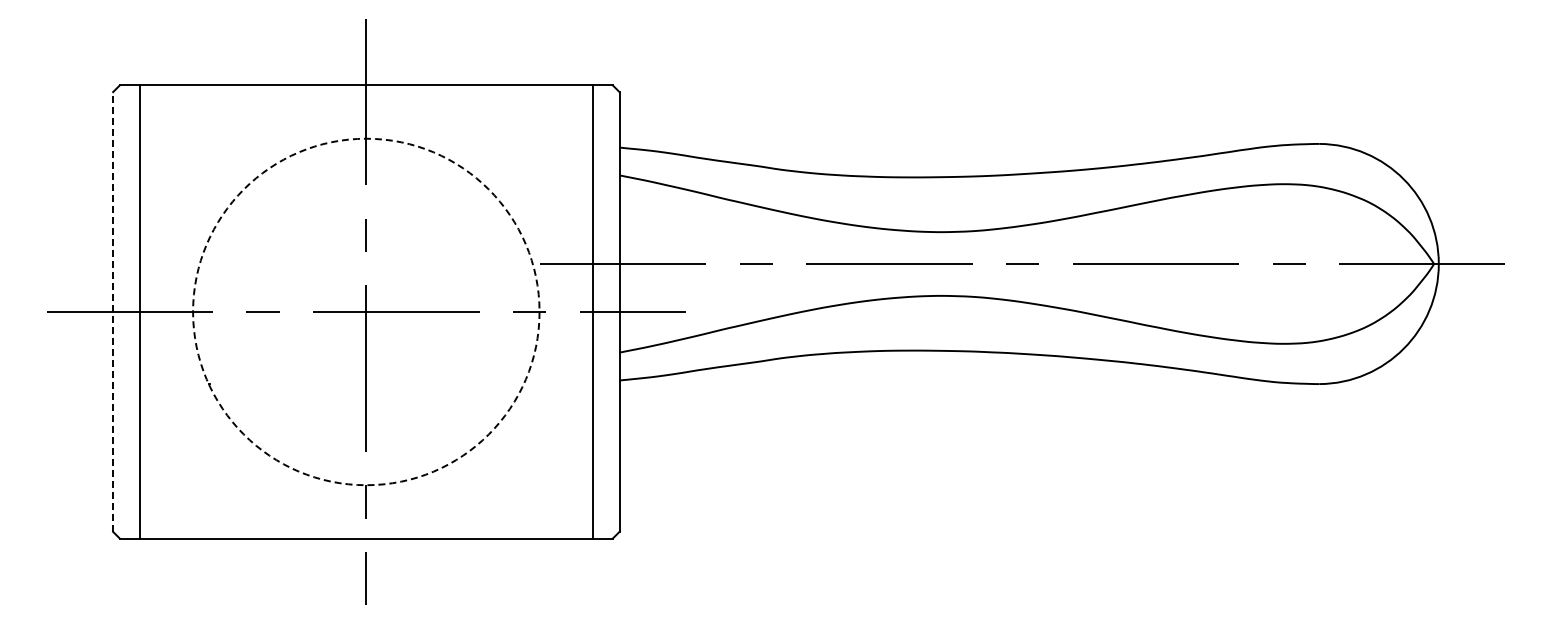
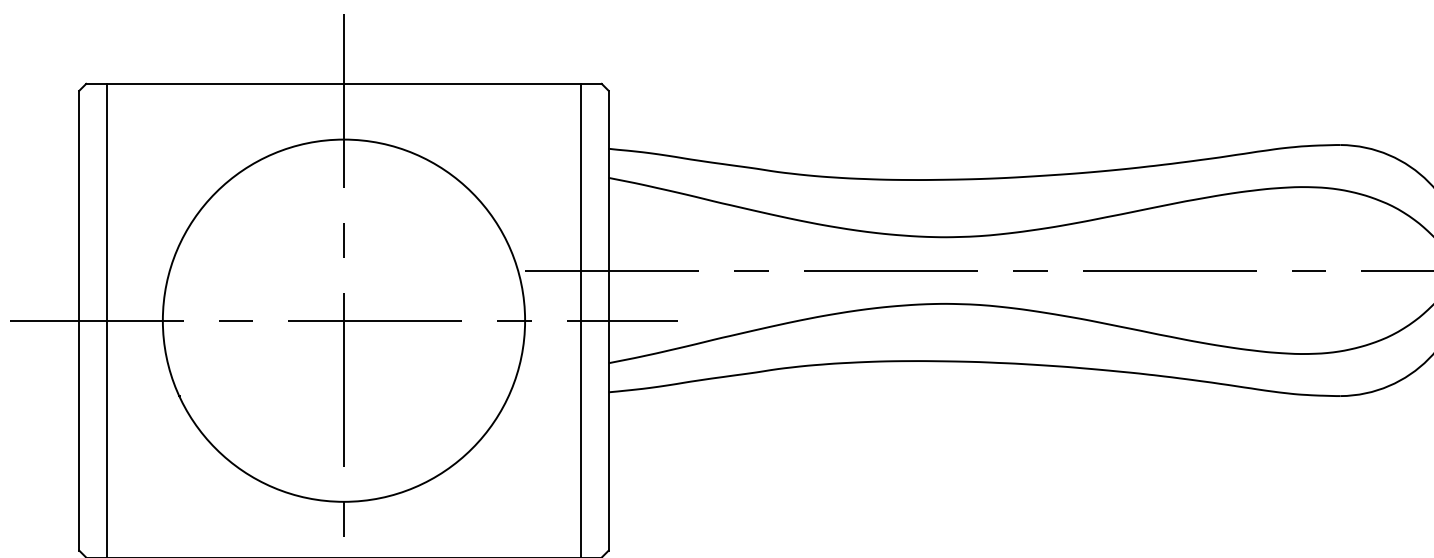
line: (113, 311) -> (79, 320), dashed -> solid
circle: (366, 311) -> (344, 320), dashed -> solid

